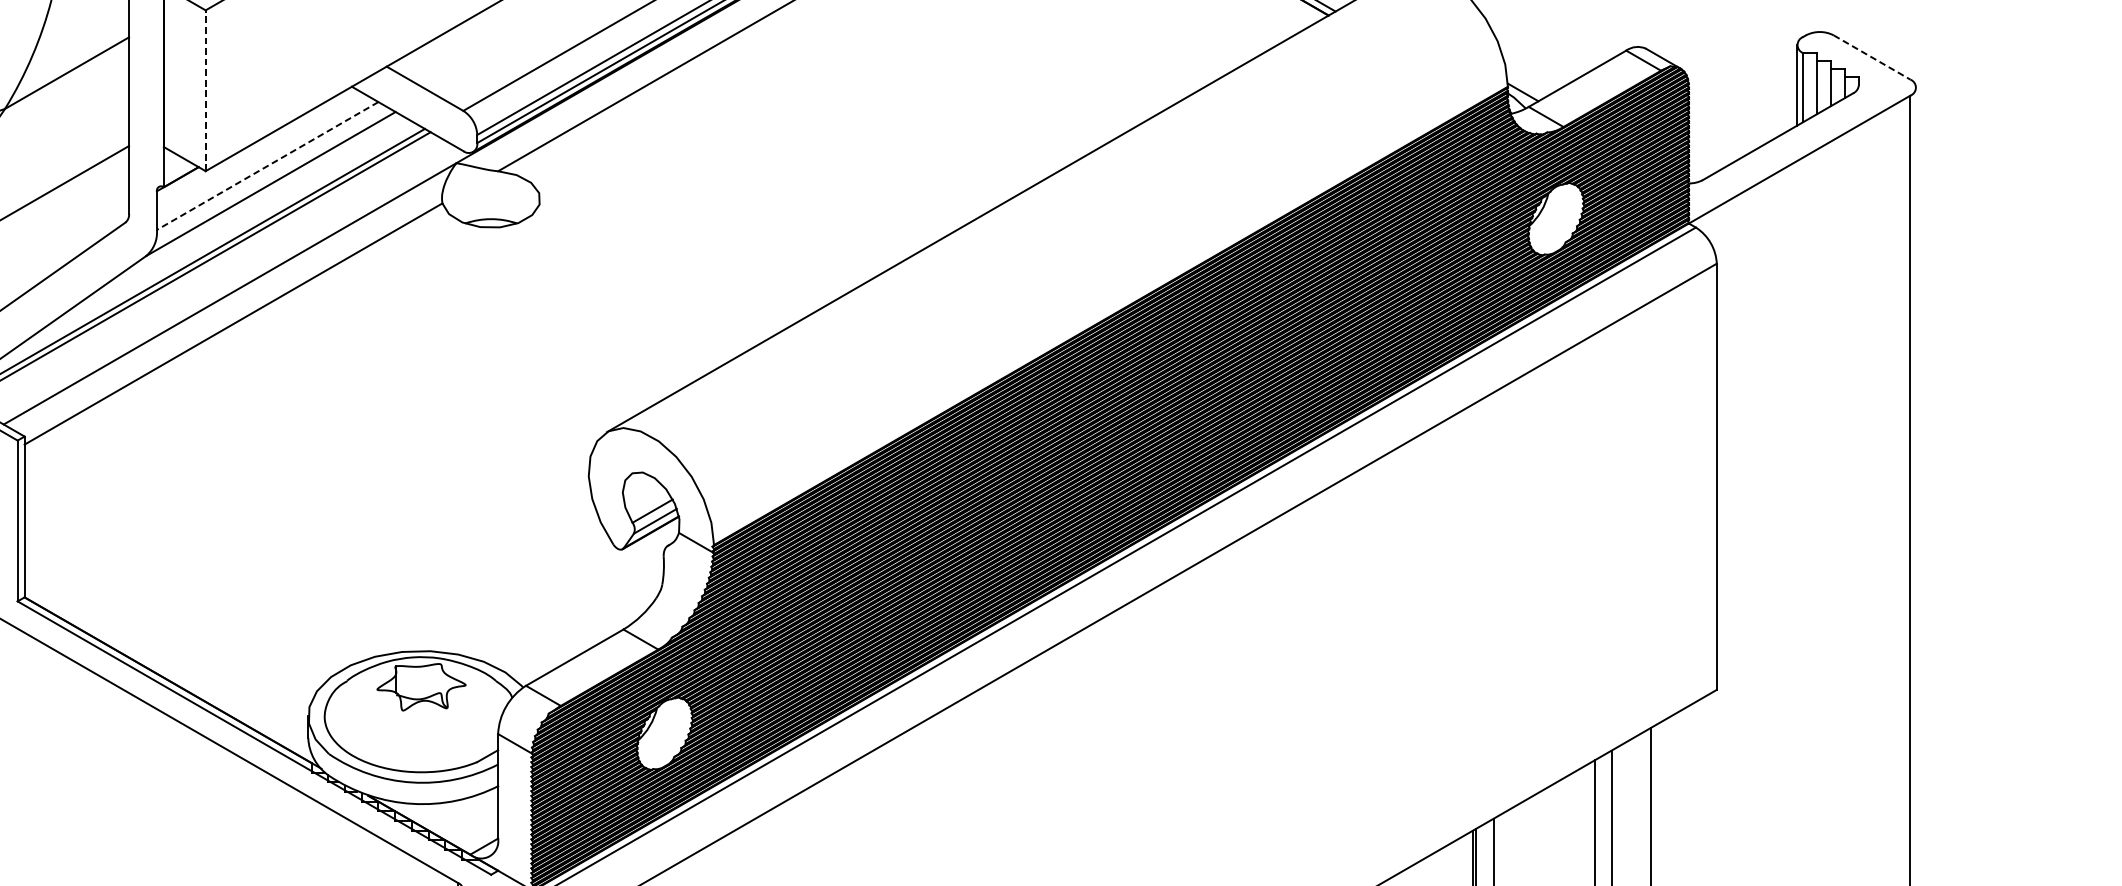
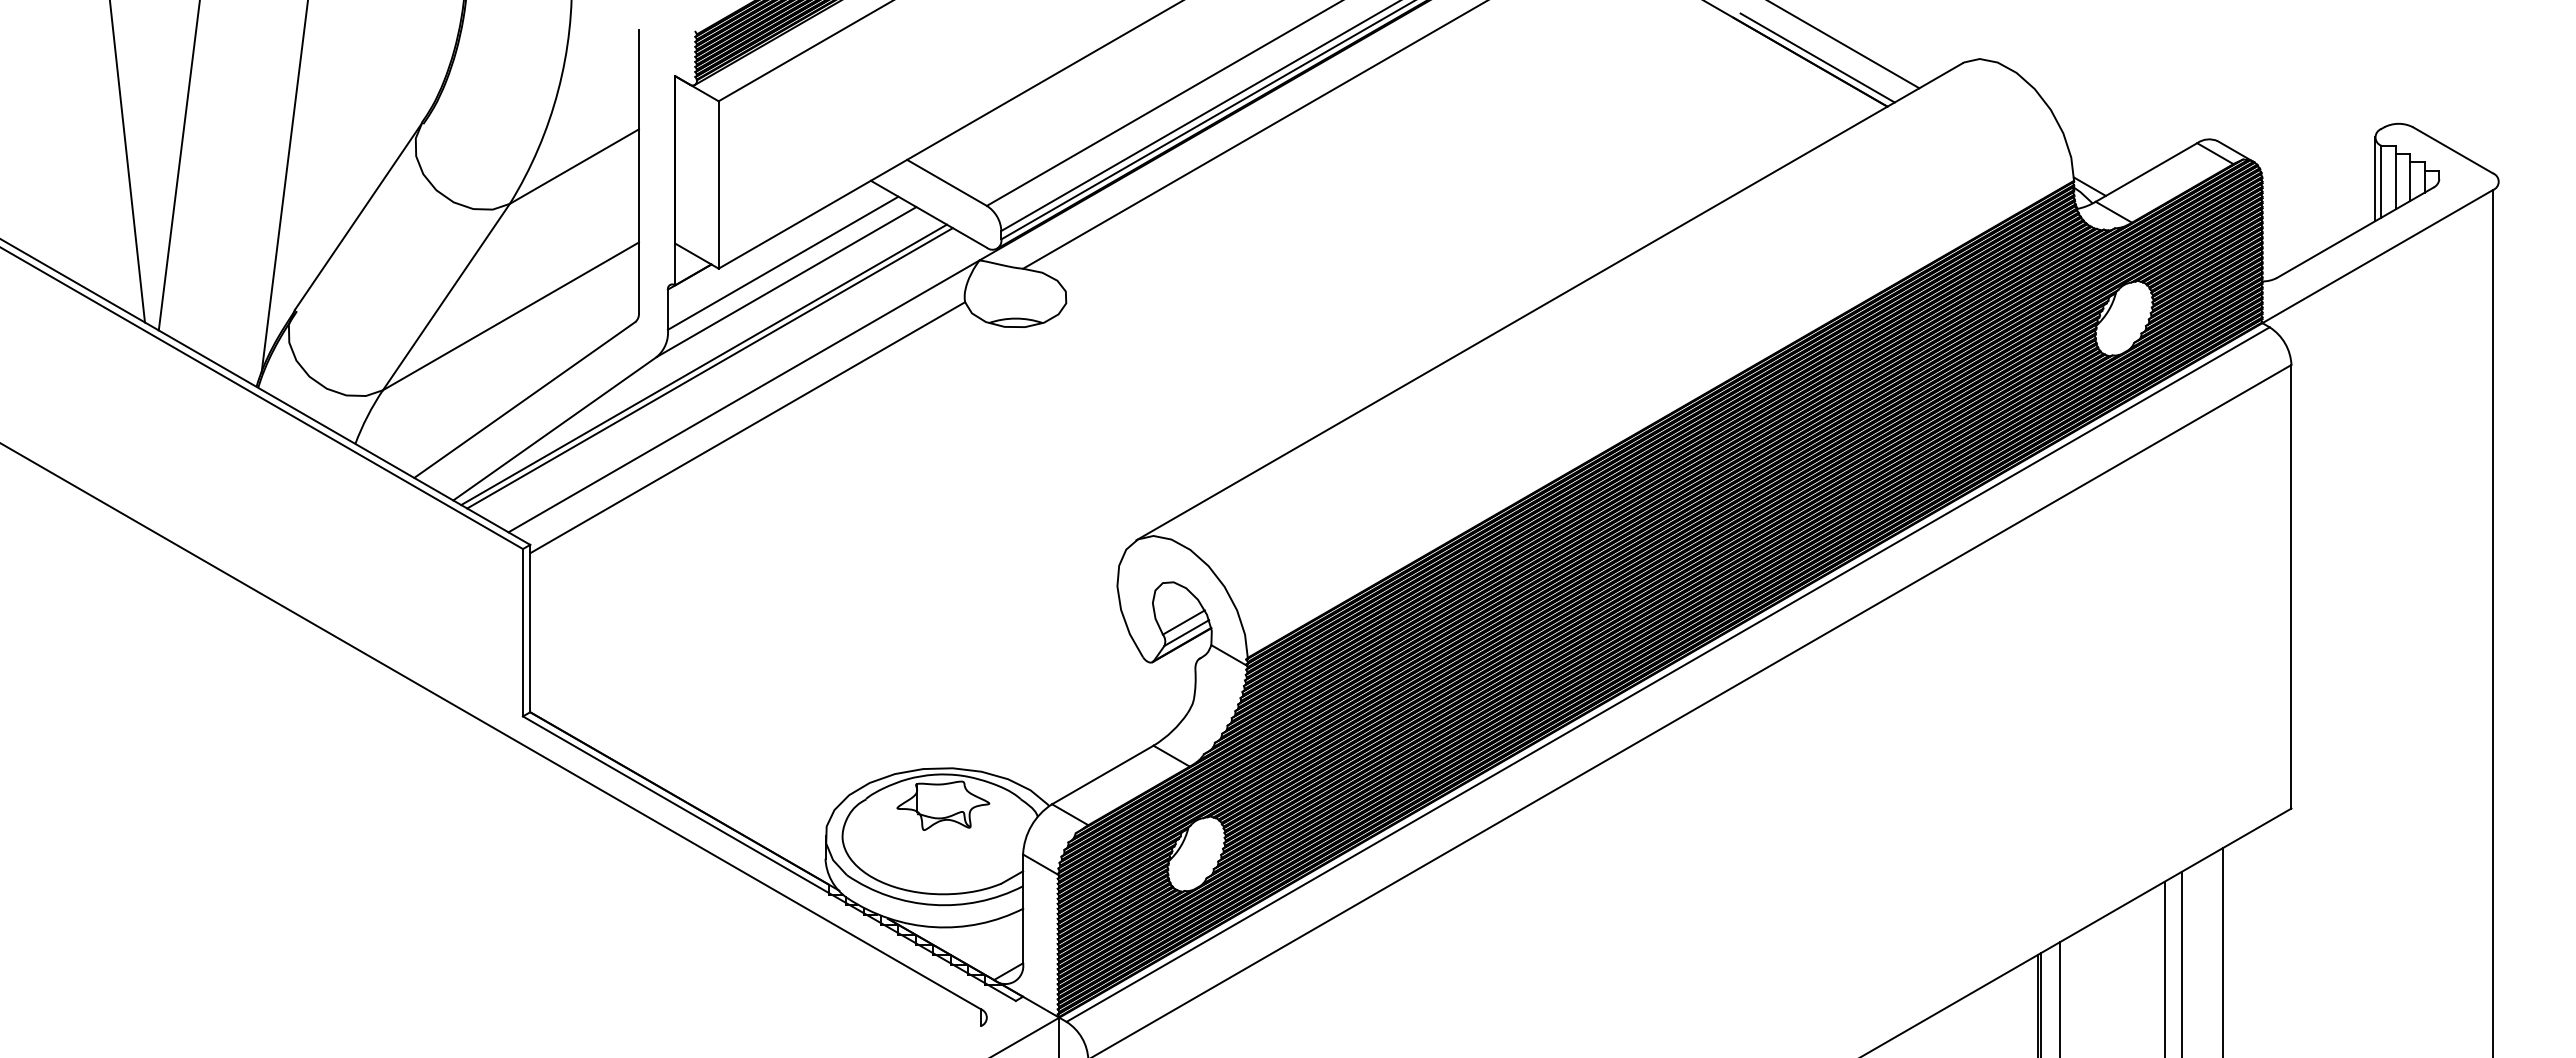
line: (1872, 57) -> (2453, 150), dashed -> solid
line: (205, 90) -> (718, 184), dashed -> solid
line: (266, 166) -> (782, 263), dashed -> solid

